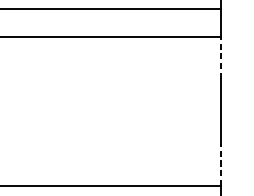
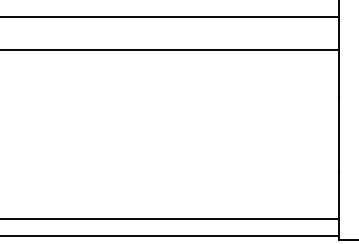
line: (221, 57) -> (339, 73), dashed -> solid
line: (221, 164) -> (339, 195), dashed -> solid

